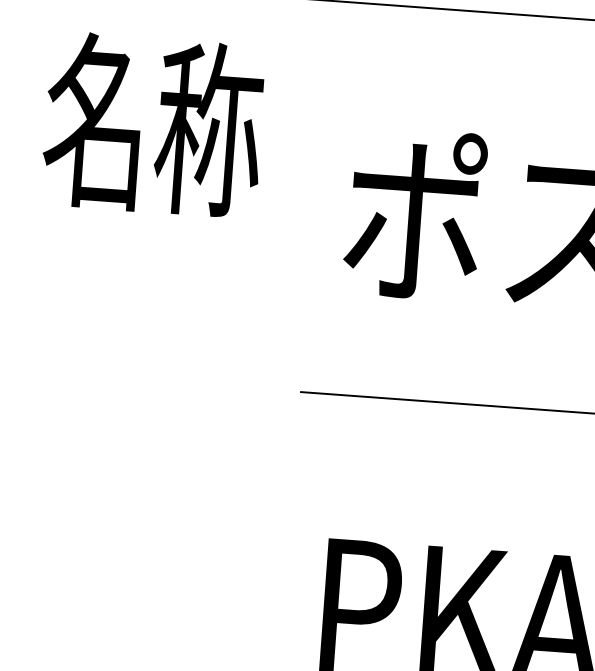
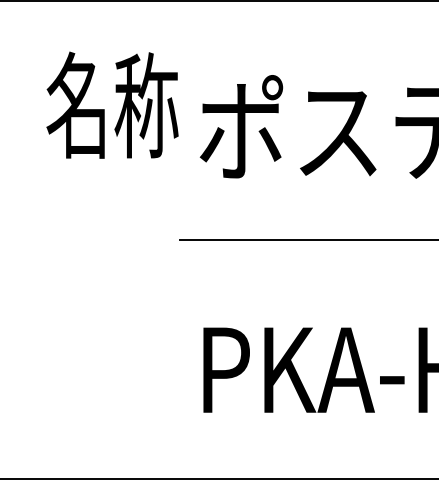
text: (153, 123) -> (112, 104), moved

